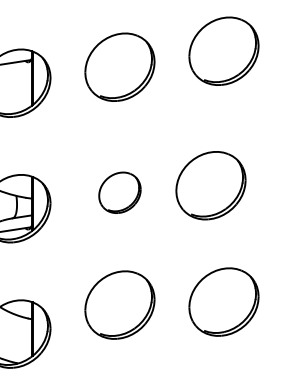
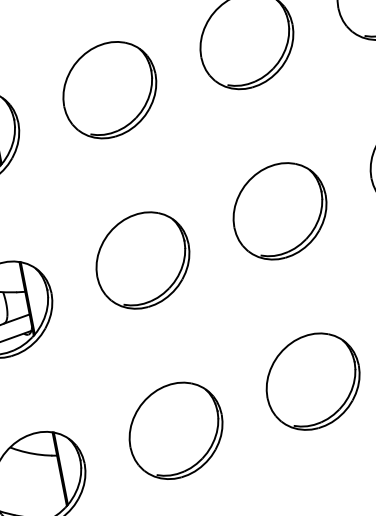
part: (210, 185) -> (279, 211), moved
part: (119, 192) -> (142, 260), size x1.67
part: (119, 304) -> (175, 430), moved

